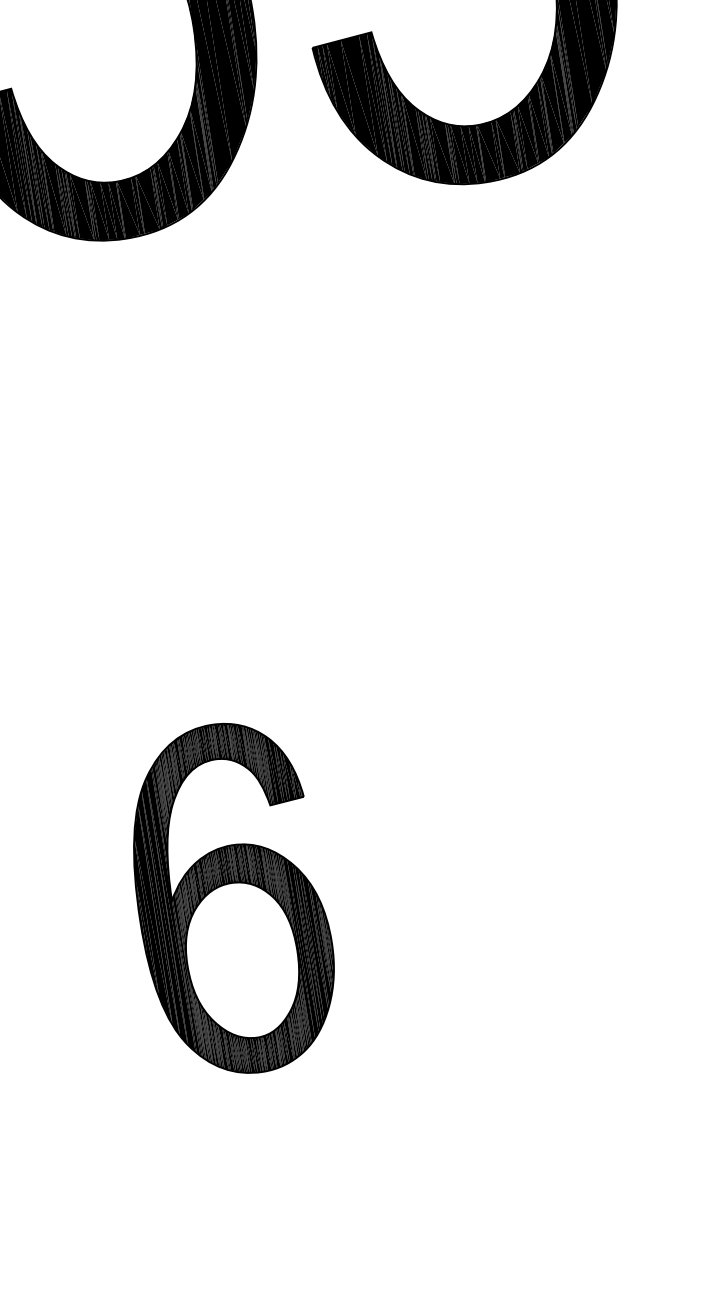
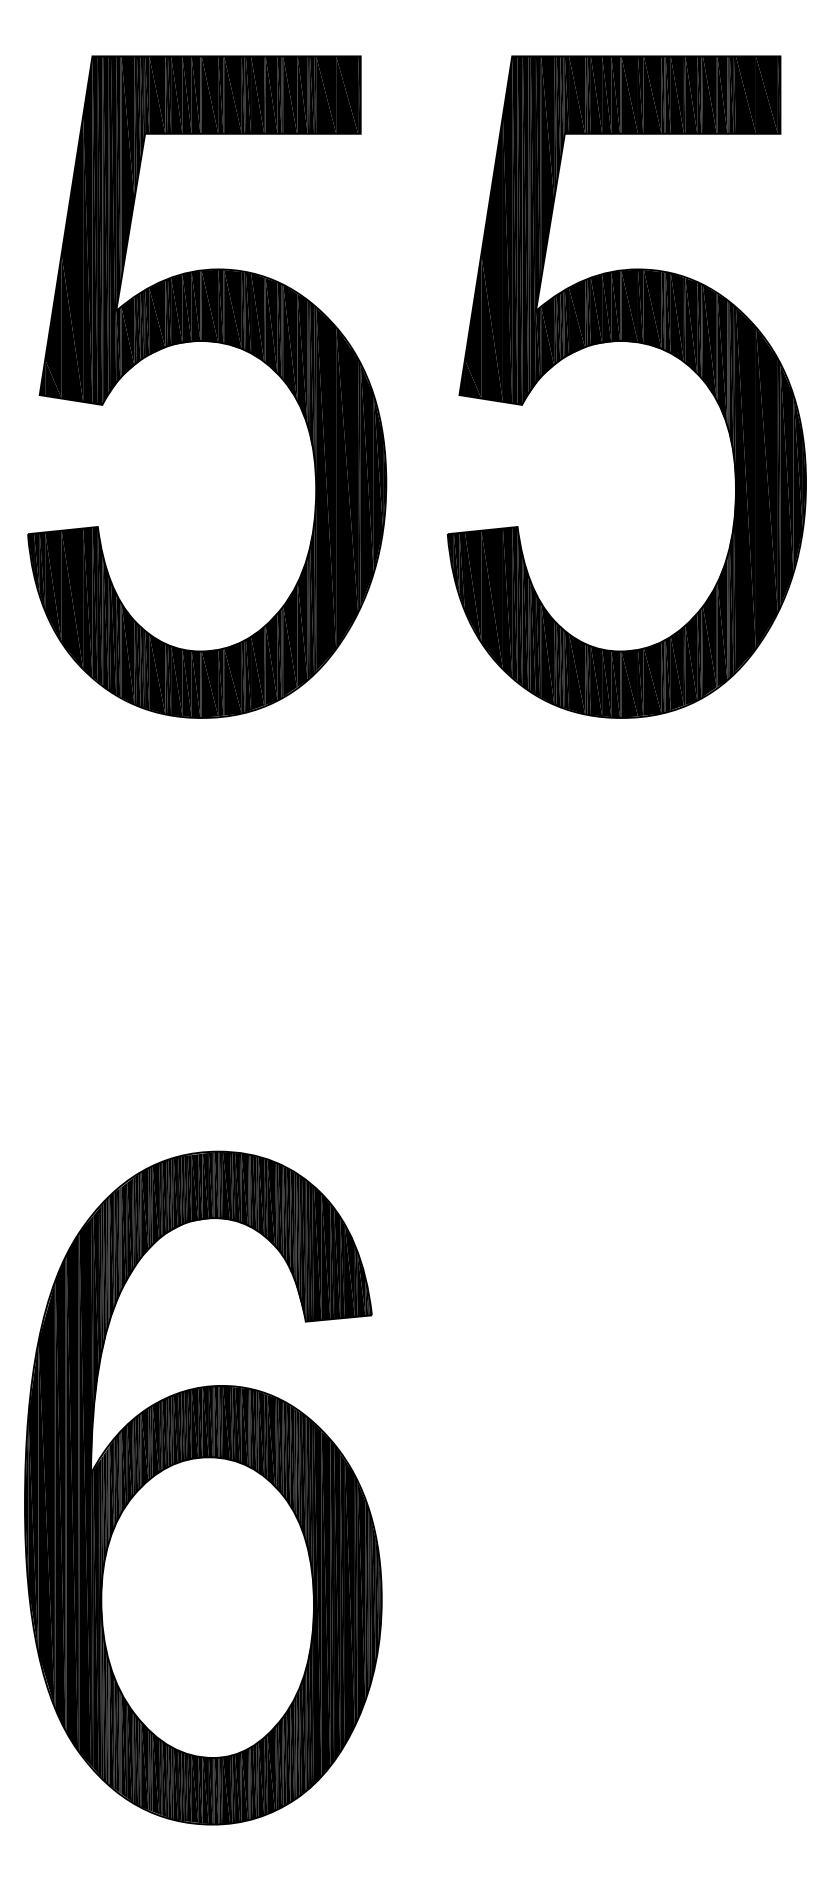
part: (230, 898) -> (203, 1487), size x1.67

